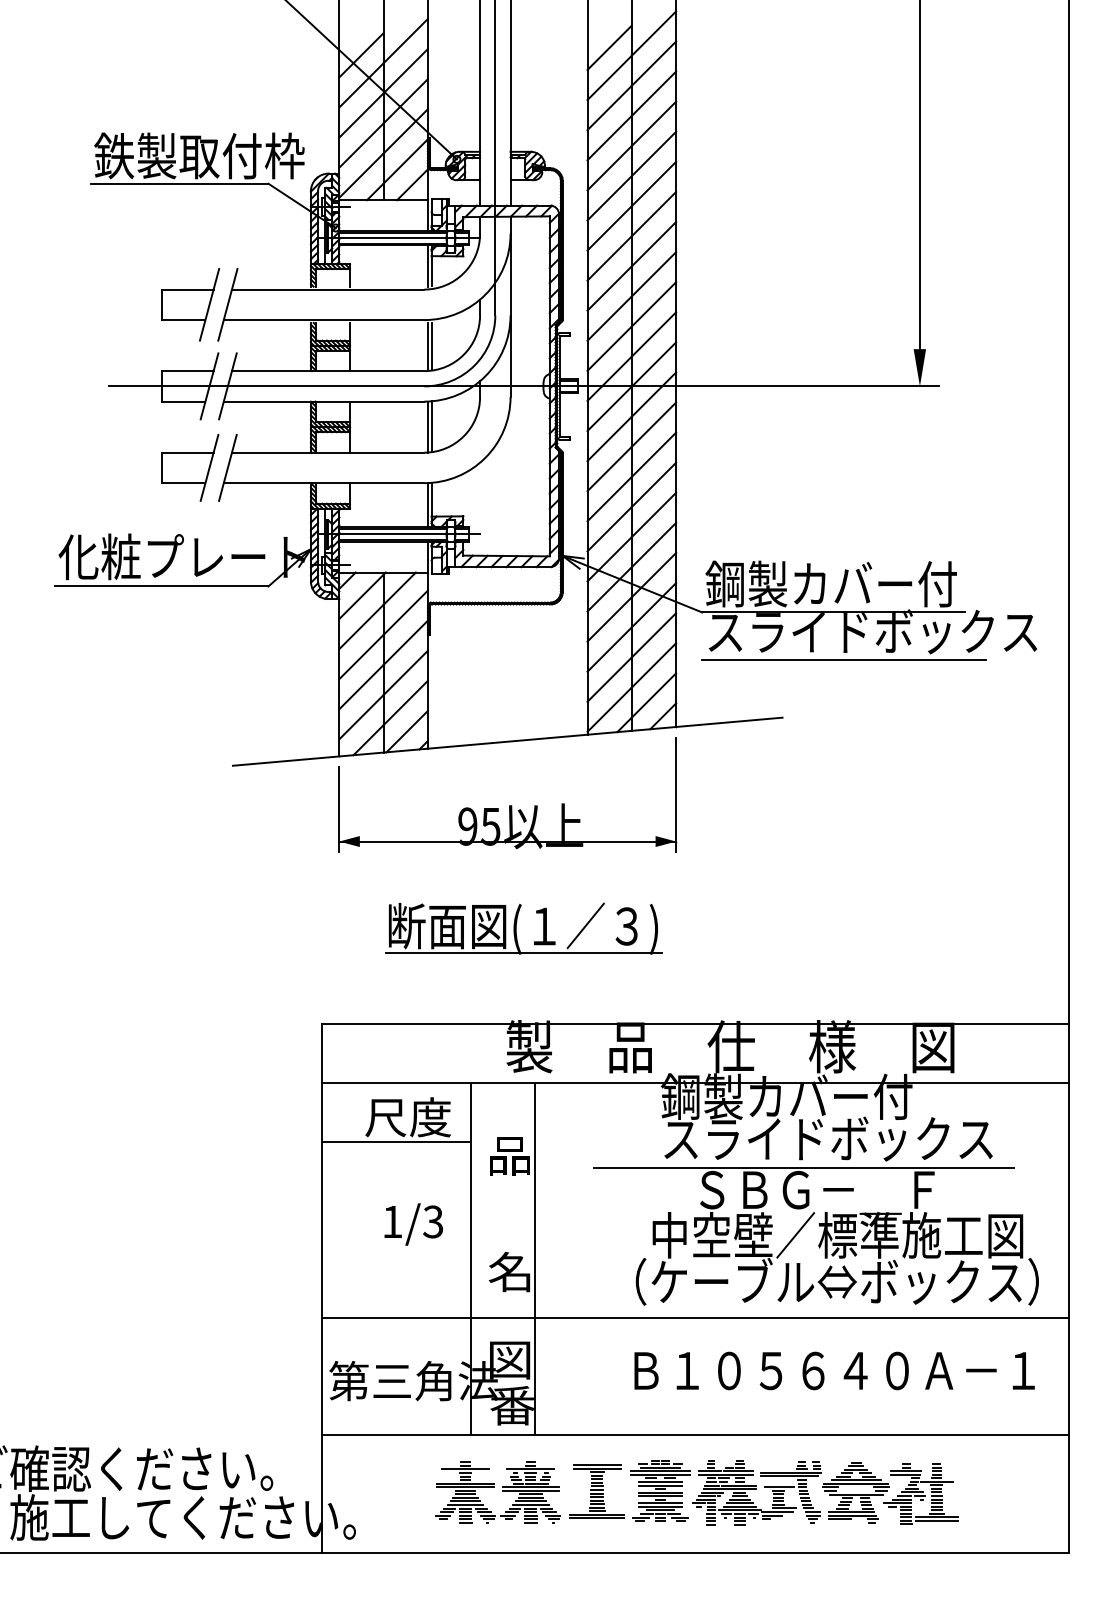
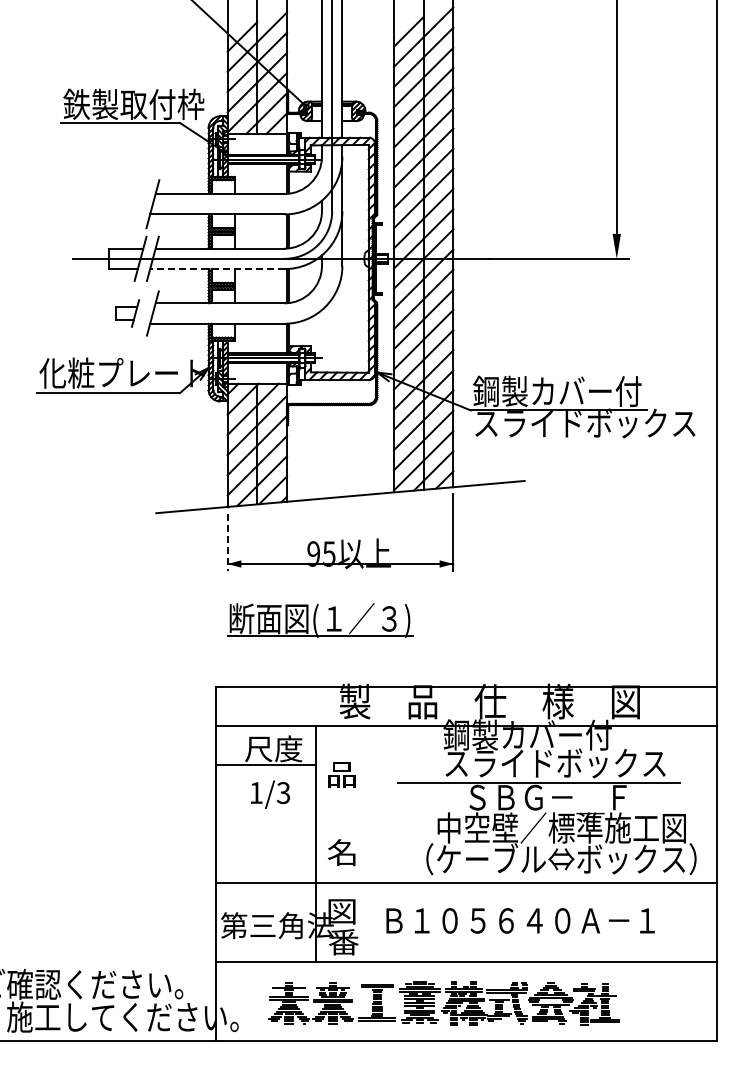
part: (190, 305) -> (127, 204), removed
line: (322, 402) -> (216, 269), solid -> dashed
part: (190, 467) -> (127, 313), size x0.6
line: (843, 660) -> (565, 442), removed
line: (339, 809) -> (227, 542), solid -> dashed
part: (524, 928) -> (320, 620), moved
text: (413, 1224) -> (270, 794), moved
line: (536, 1258) -> (359, 843), removed
text: (834, 1370) -> (520, 920), moved
part: (695, 1492) -> (443, 1003), moved

